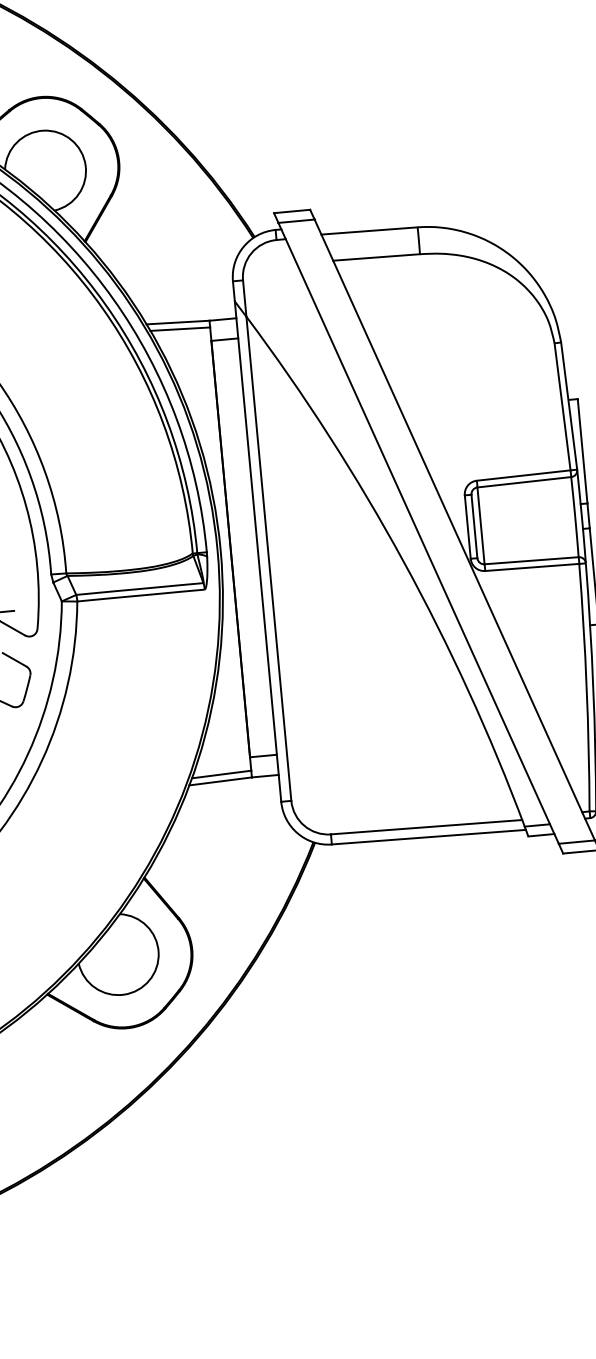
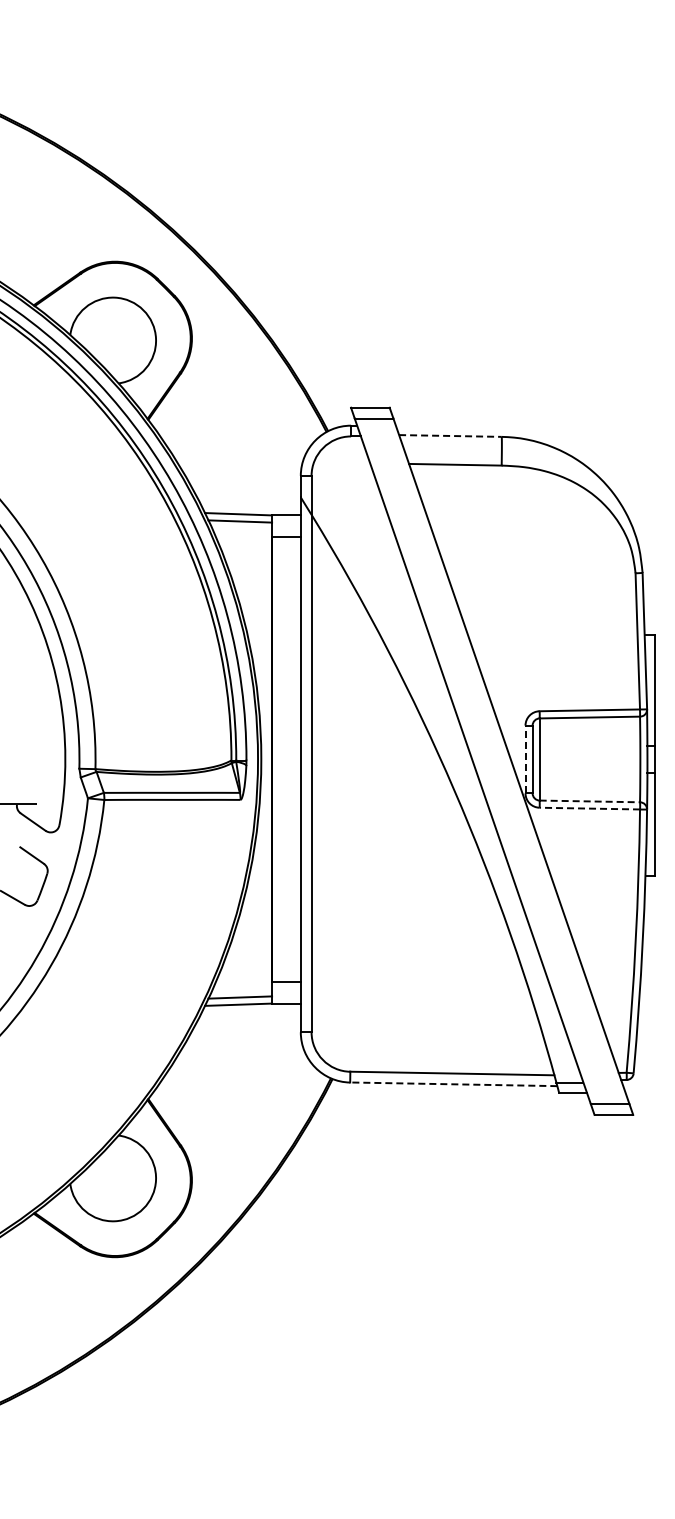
line: (369, 231) -> (450, 436), solid -> dashed
line: (467, 527) -> (525, 759), solid -> dashed
line: (532, 560) -> (590, 801), solid -> dashed
line: (531, 567) -> (589, 808), solid -> dashed
line: (428, 837) -> (453, 1084), solid -> dashed

